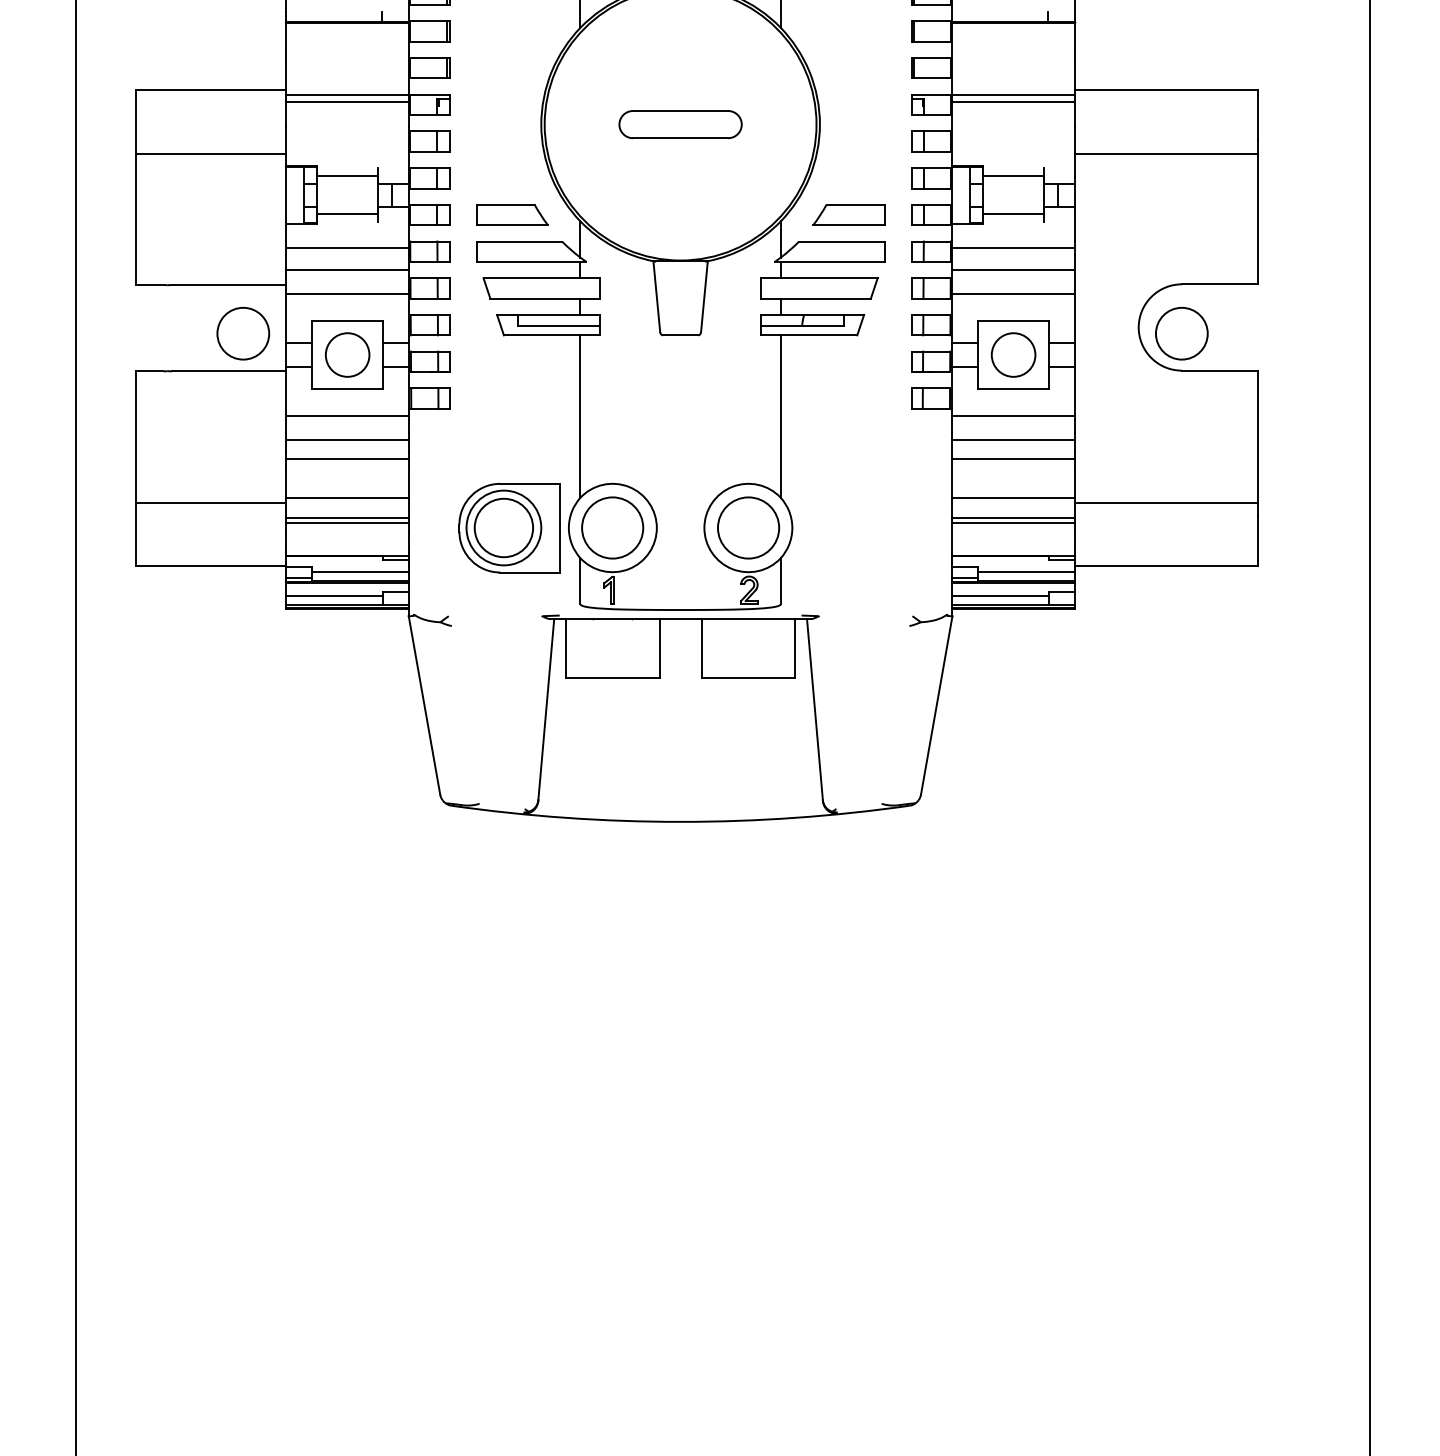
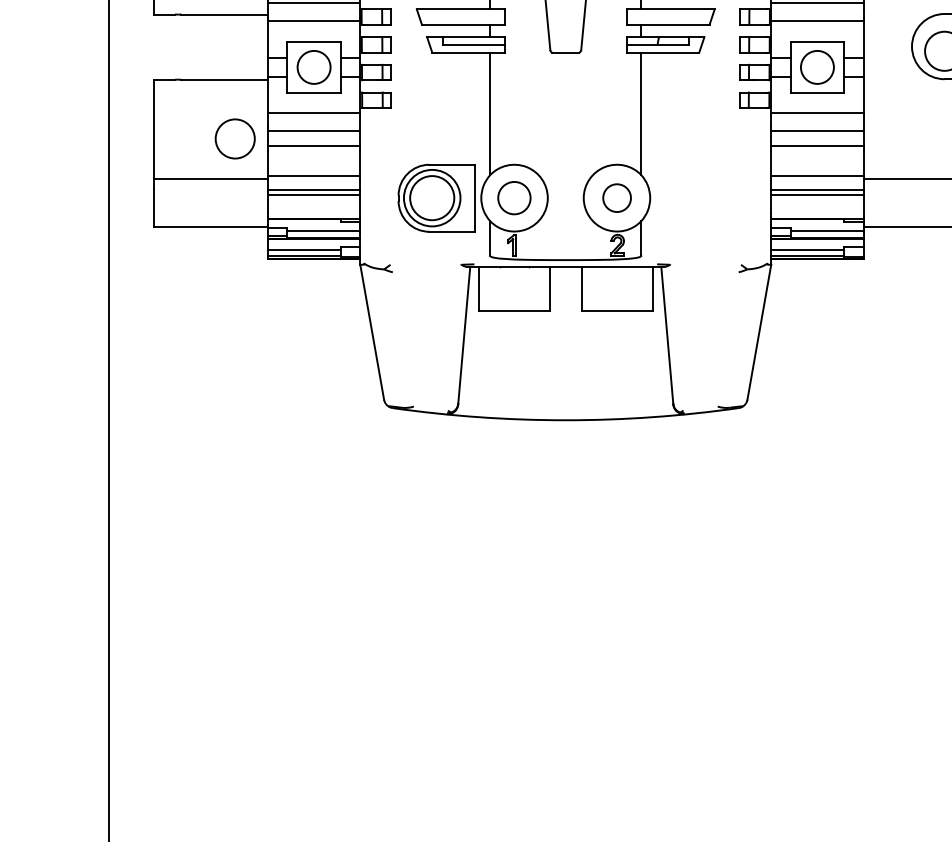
circle: (243, 333) -> (235, 138), moved
circle: (612, 527) -> (514, 197), size x0.7
circle: (748, 527) -> (617, 197), size x0.6

